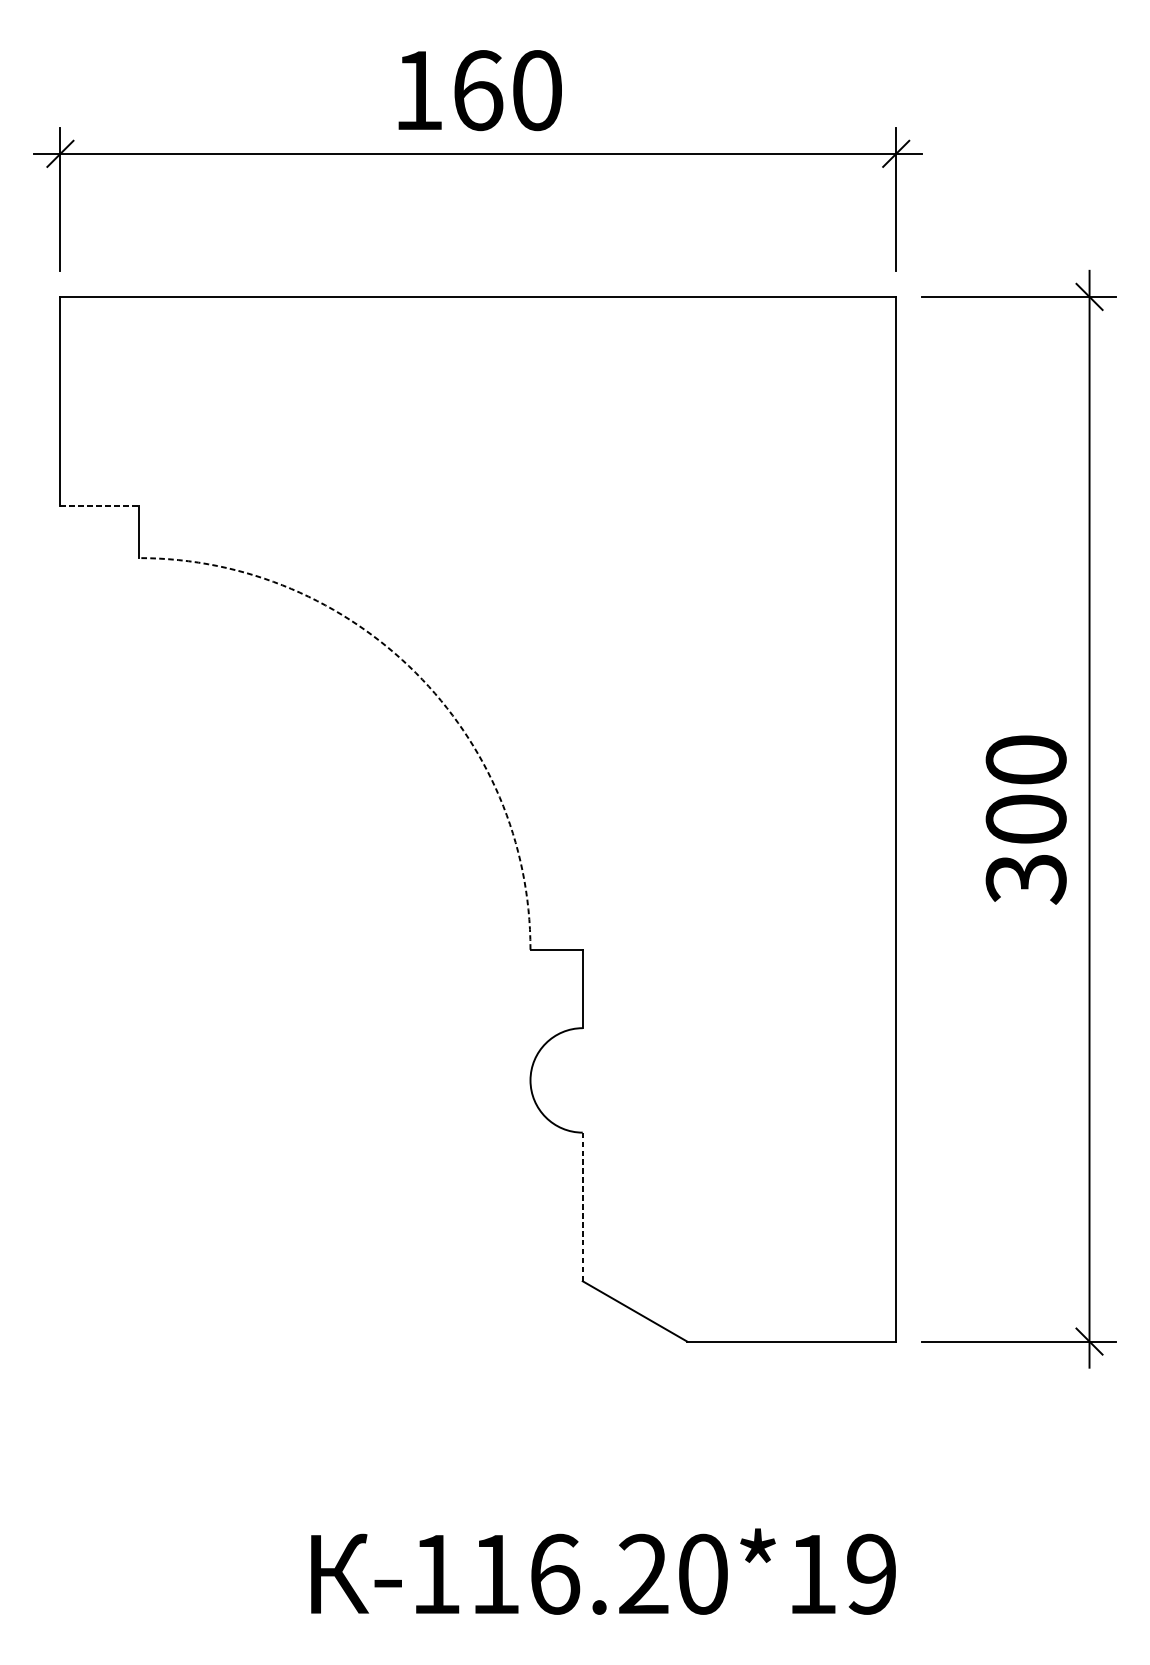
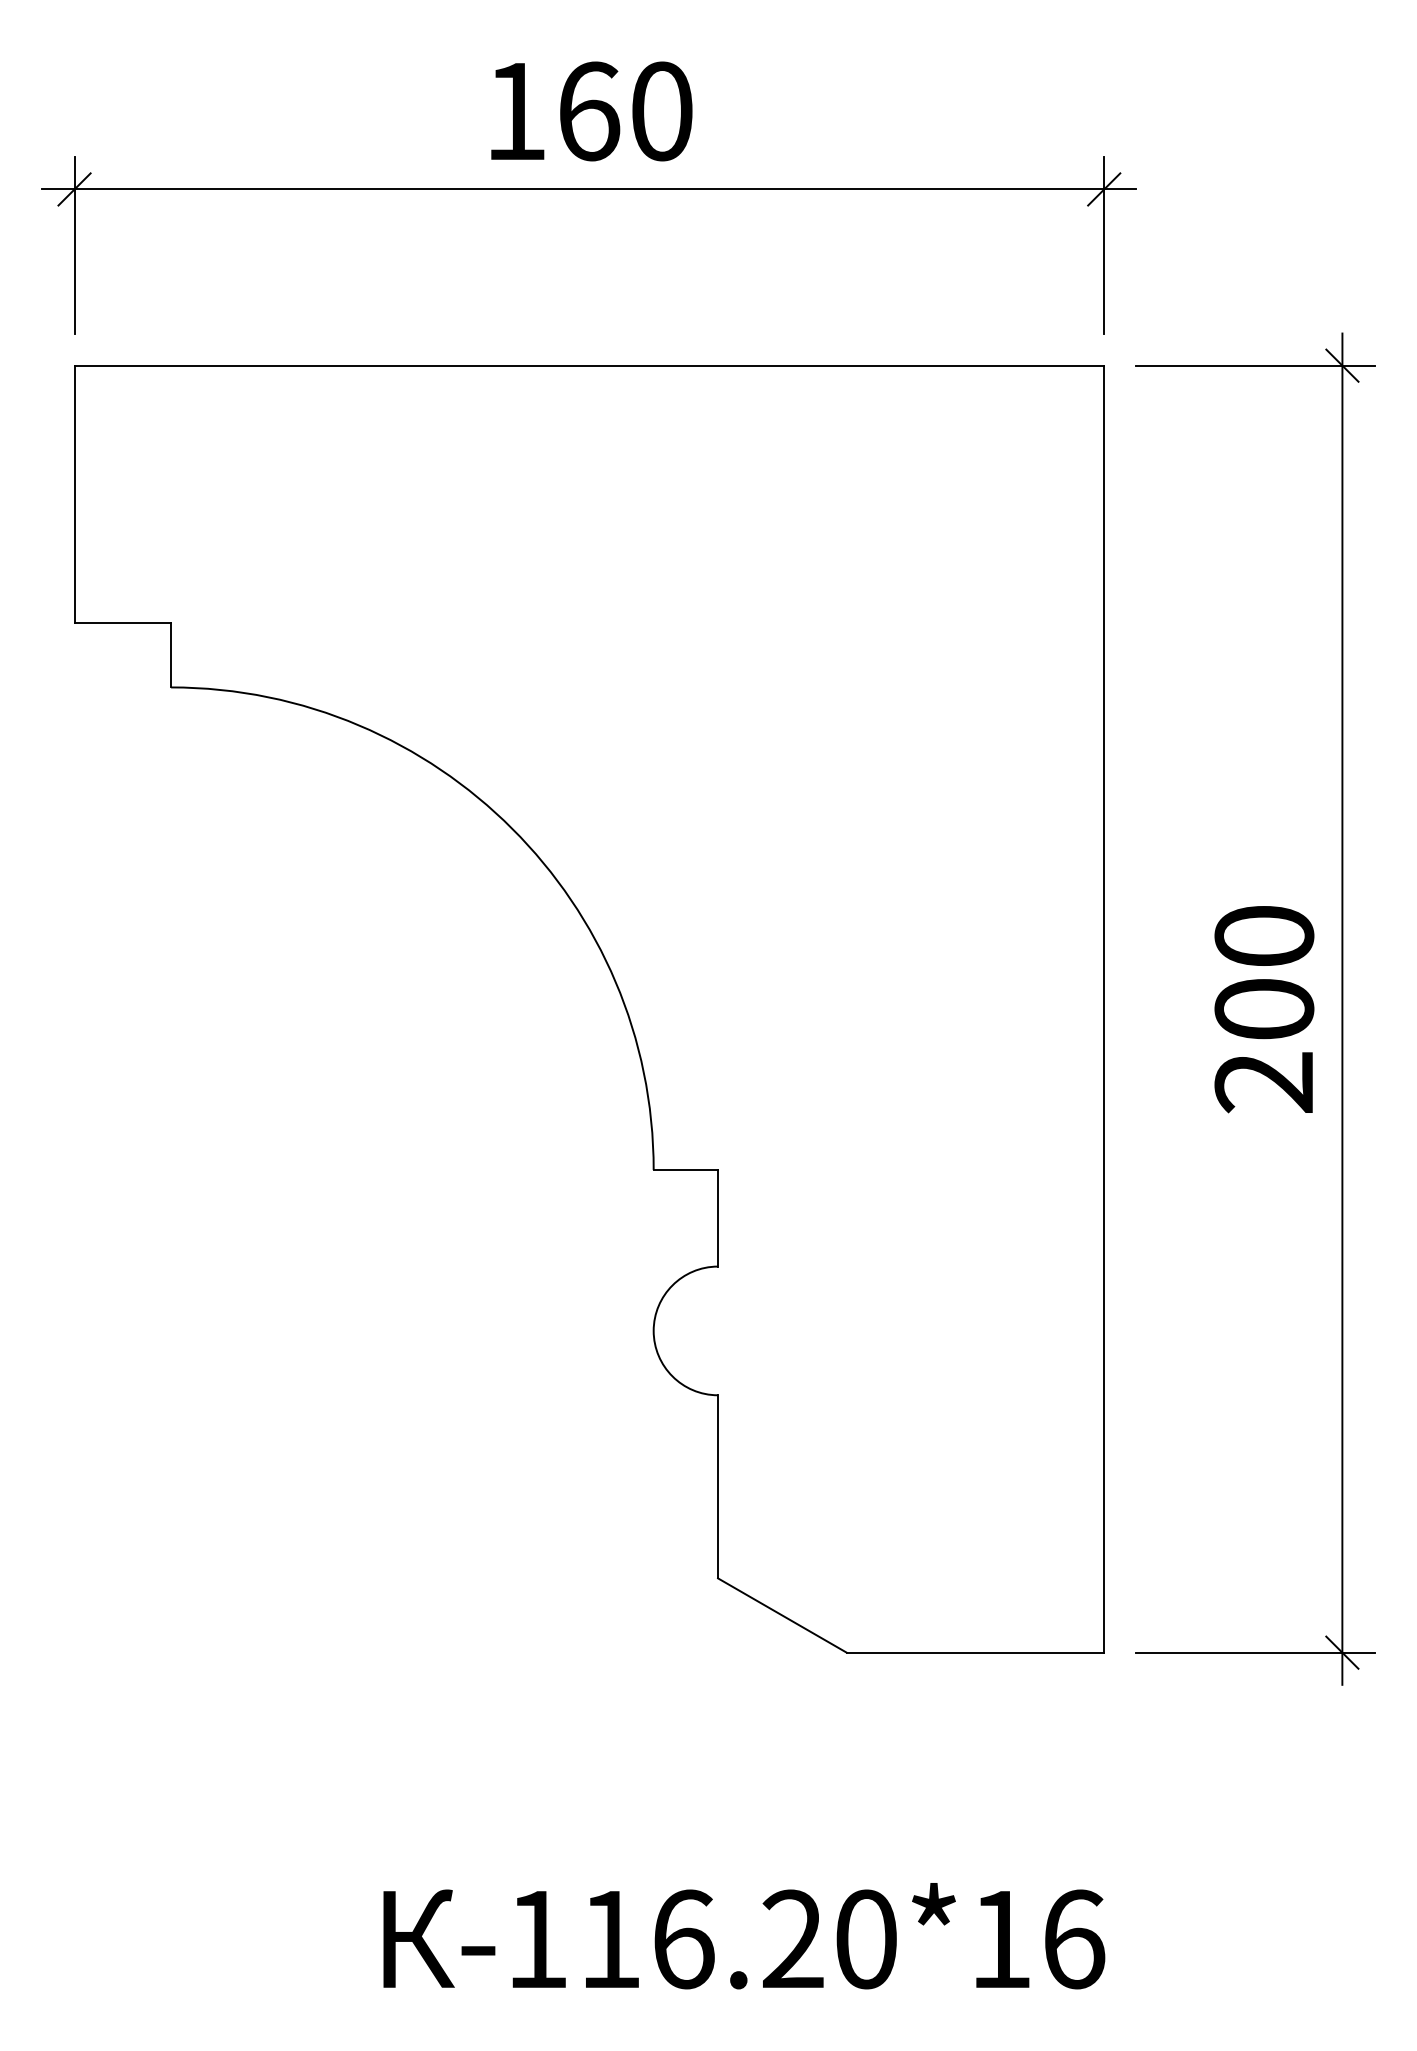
line: (100, 506) -> (123, 623), dashed -> solid
arc: (415, 672) -> (512, 828), dashed -> solid
text: (1026, 879) -> (1264, 1083), 300 -> 200
line: (583, 1206) -> (718, 1486), dashed -> solid
text: (872, 1574) -> (1074, 1939), -116.20*19 -> -116.20*16

